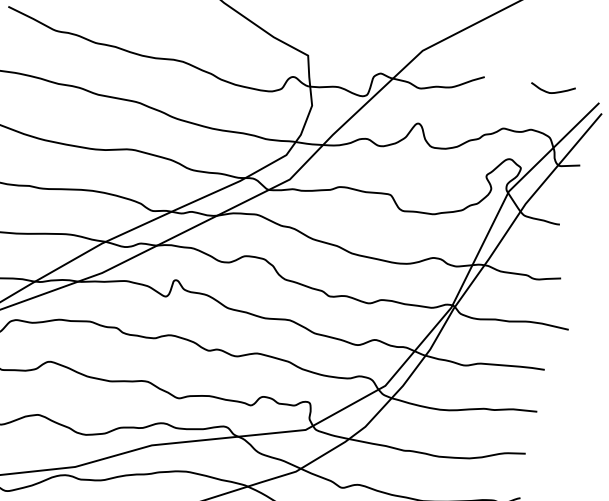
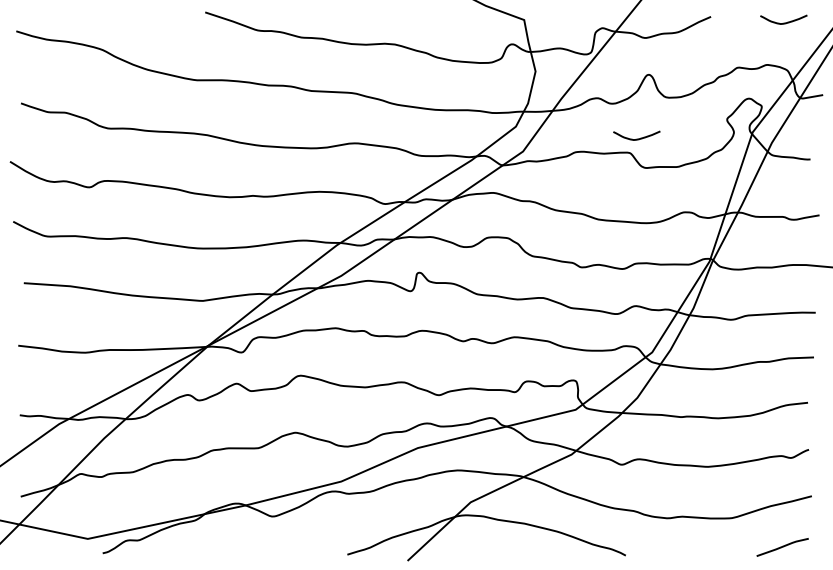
curve: (398, 182) -> (636, 138), added

